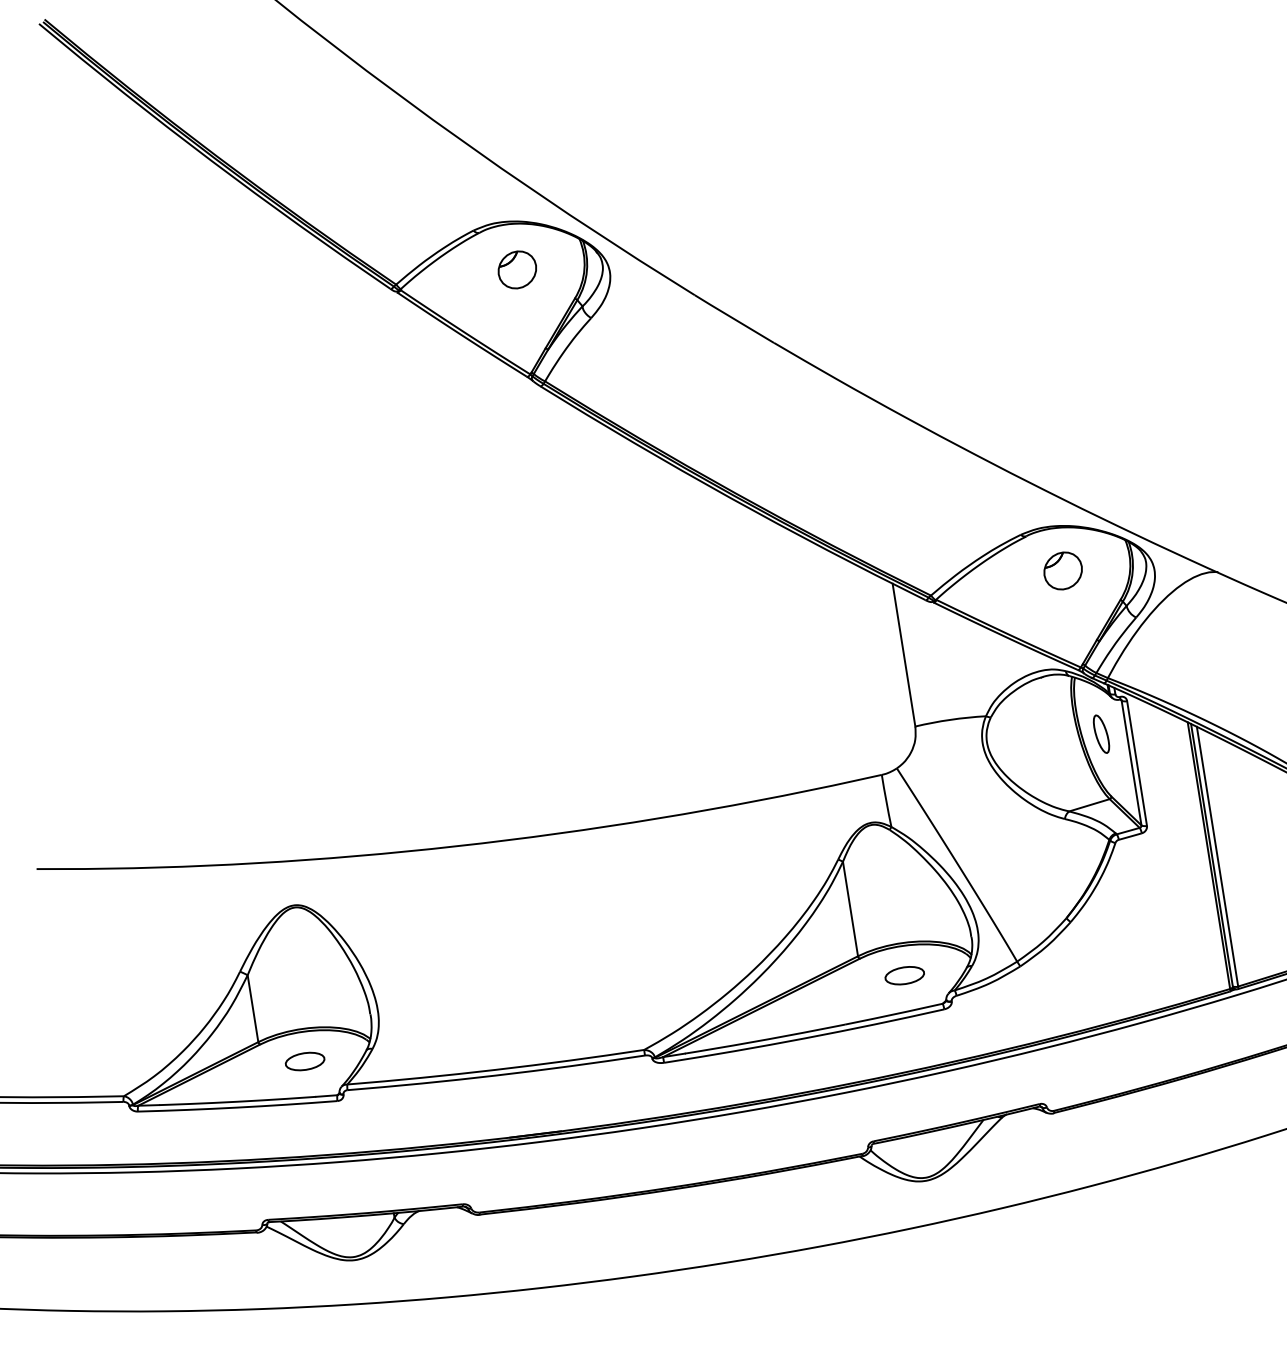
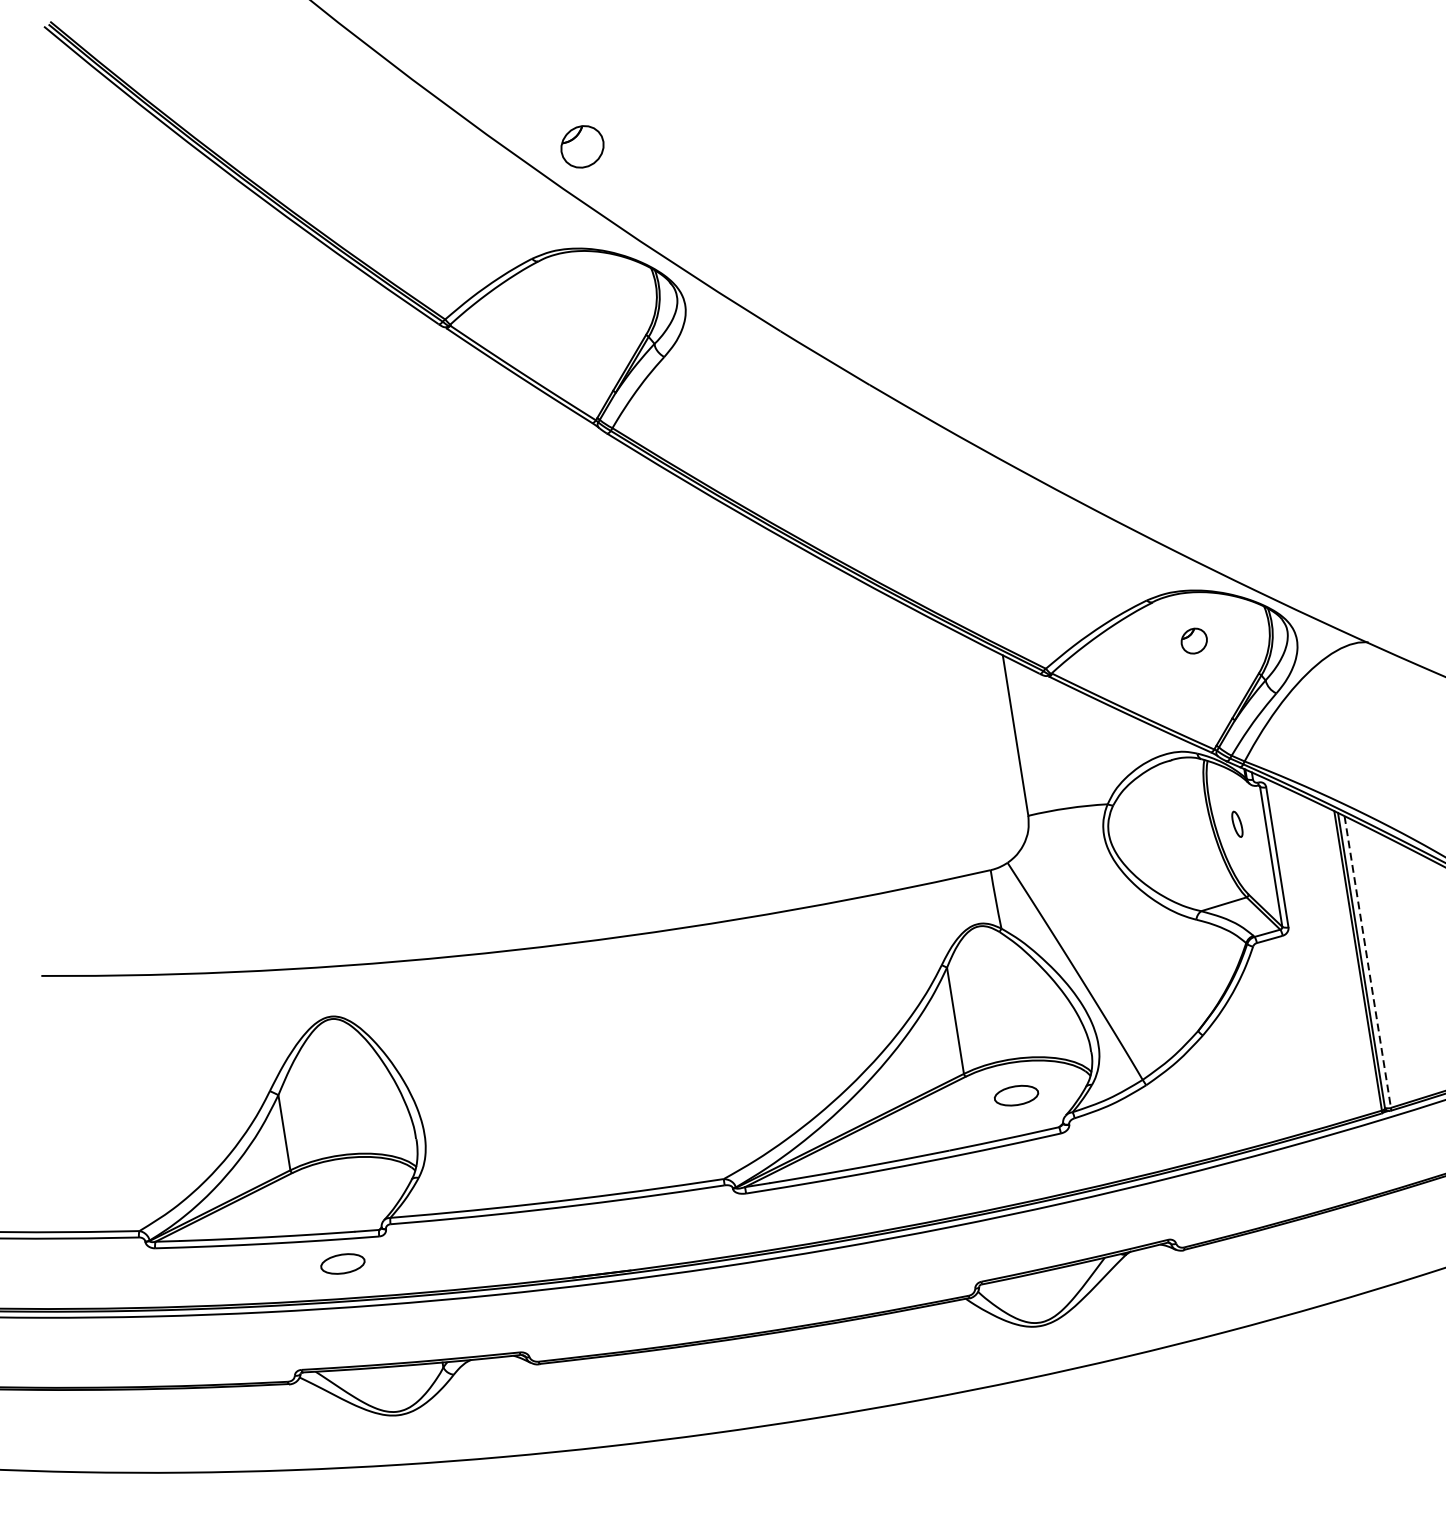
part: (516, 269) -> (581, 146), moved
part: (1062, 570) -> (1193, 640), size x0.6
part: (1101, 733) -> (1237, 823), size x0.6
line: (1217, 857) -> (1367, 962), solid -> dashed
part: (304, 1061) -> (342, 1263), moved

